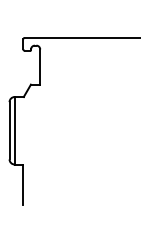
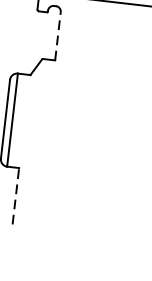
line: (40, 66) -> (58, 35), solid -> dashed
line: (23, 184) -> (16, 195), solid -> dashed

